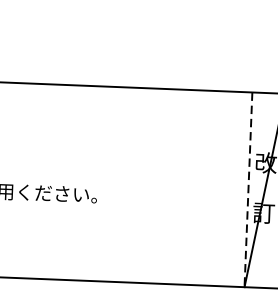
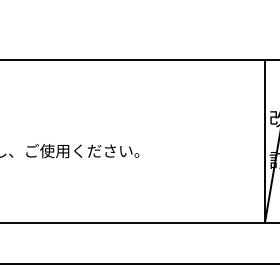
line: (249, 189) -> (265, 141), dashed -> solid

